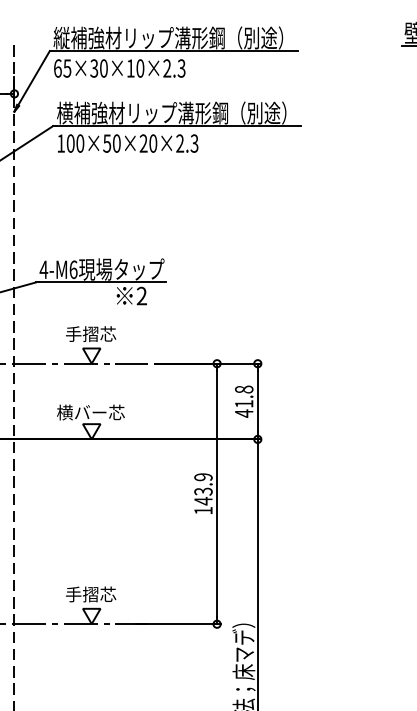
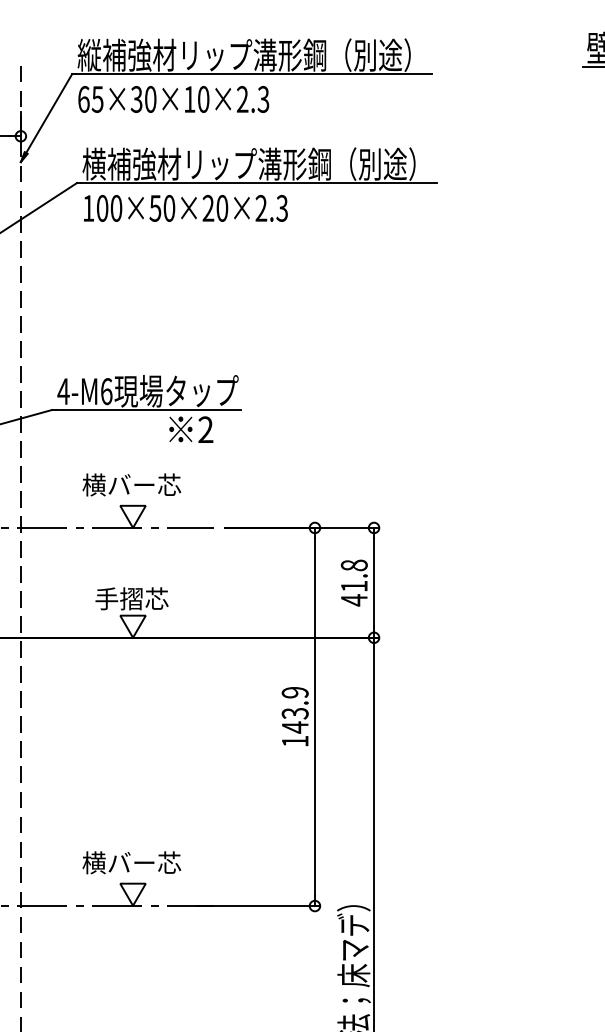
text: (90, 333) -> (131, 484), 手摺芯 -> 横バー芯
text: (90, 412) -> (131, 598), 横バー芯 -> 手摺芯
text: (90, 594) -> (131, 862), 手摺芯 -> 横バー芯

